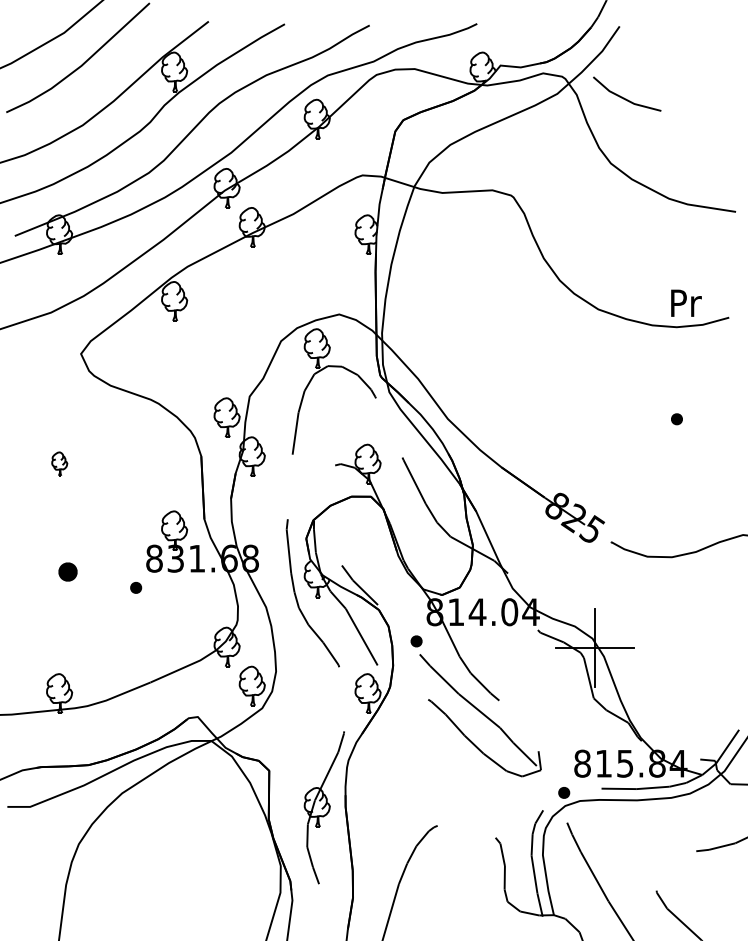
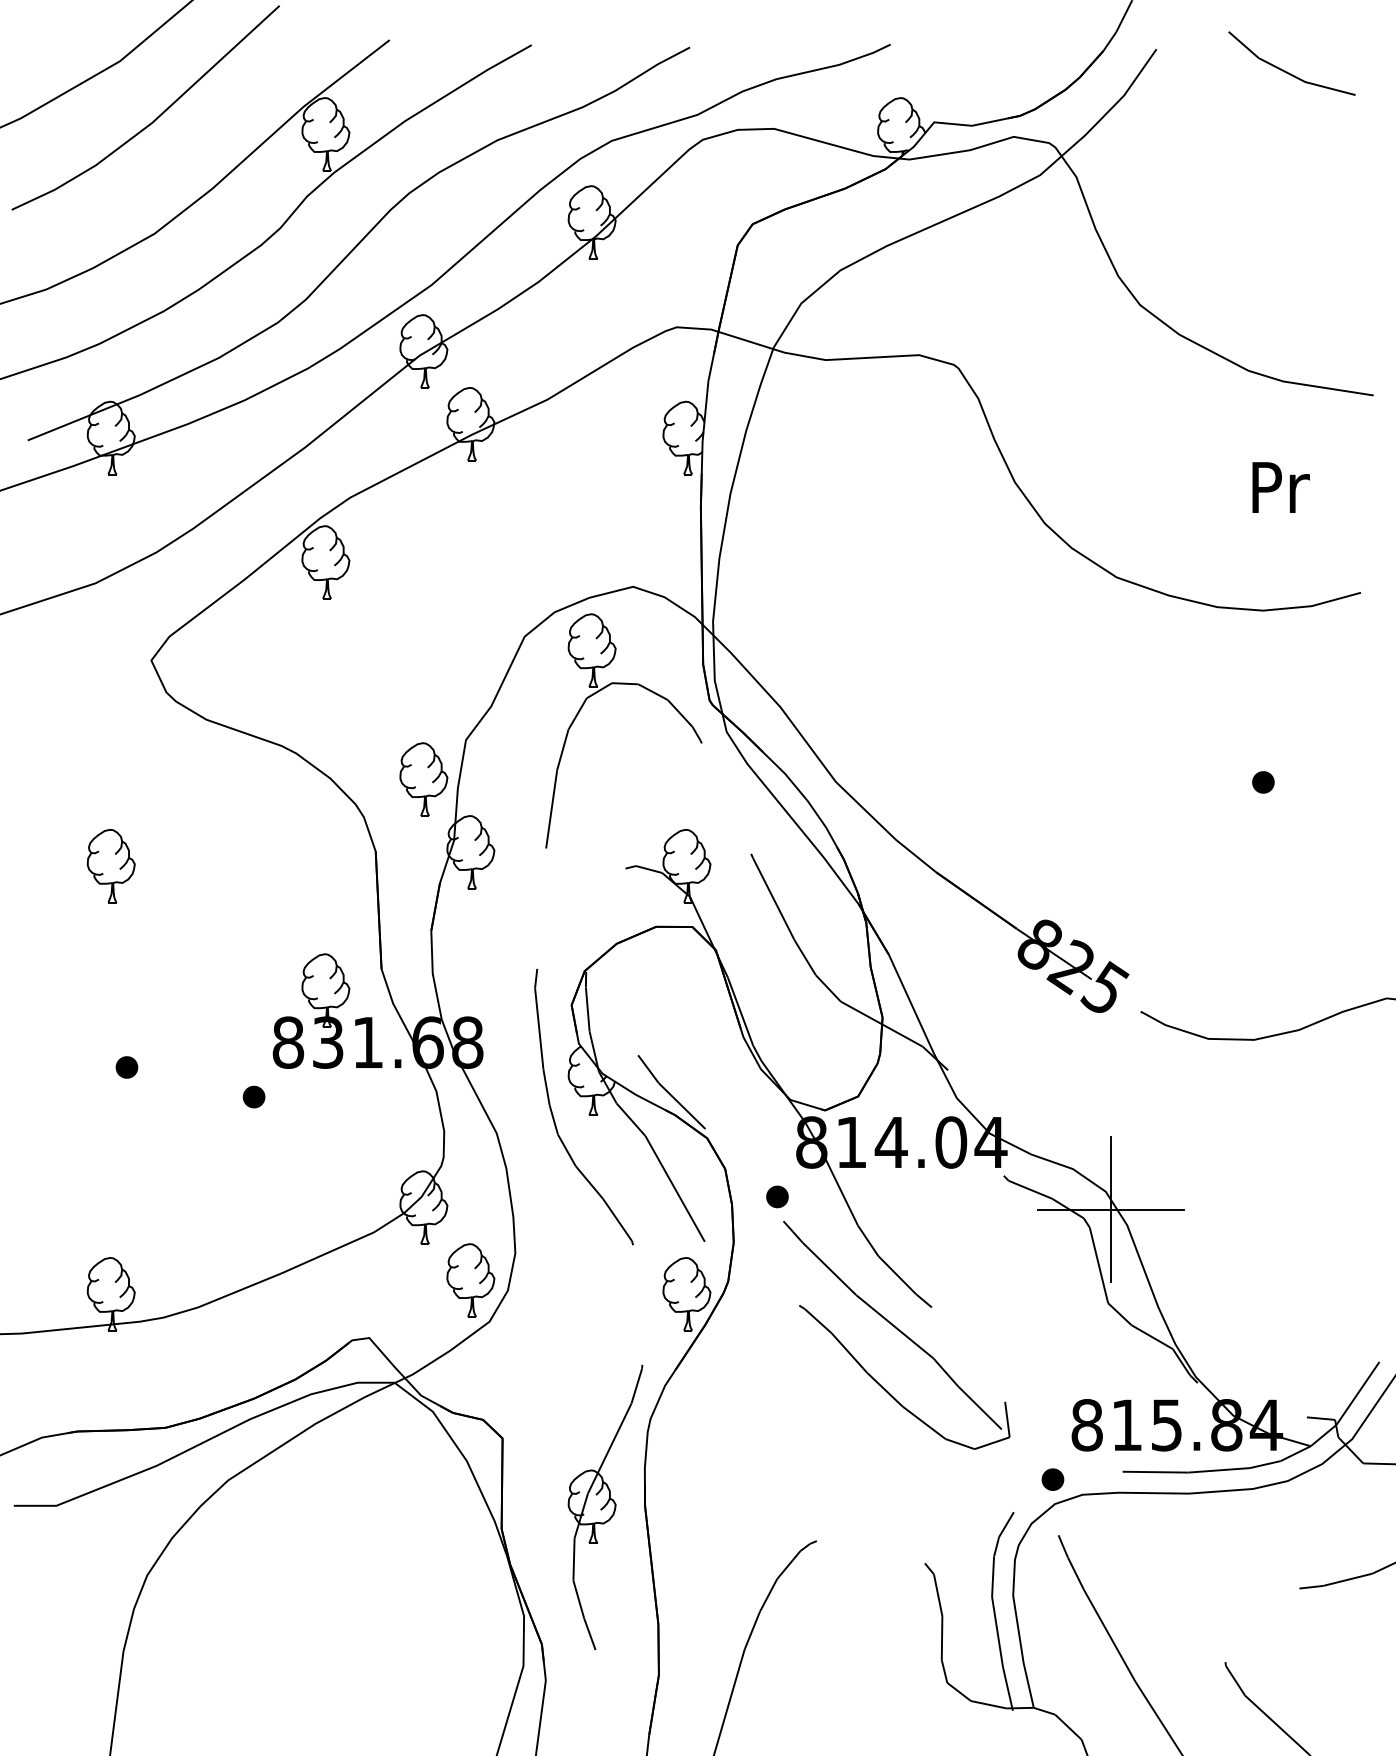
line: (624, 97) -> (1286, 69), moved
text: (686, 302) -> (1281, 486), moved
part: (59, 463) -> (111, 864), size x1.67
part: (67, 571) -> (126, 1066), size x0.62

